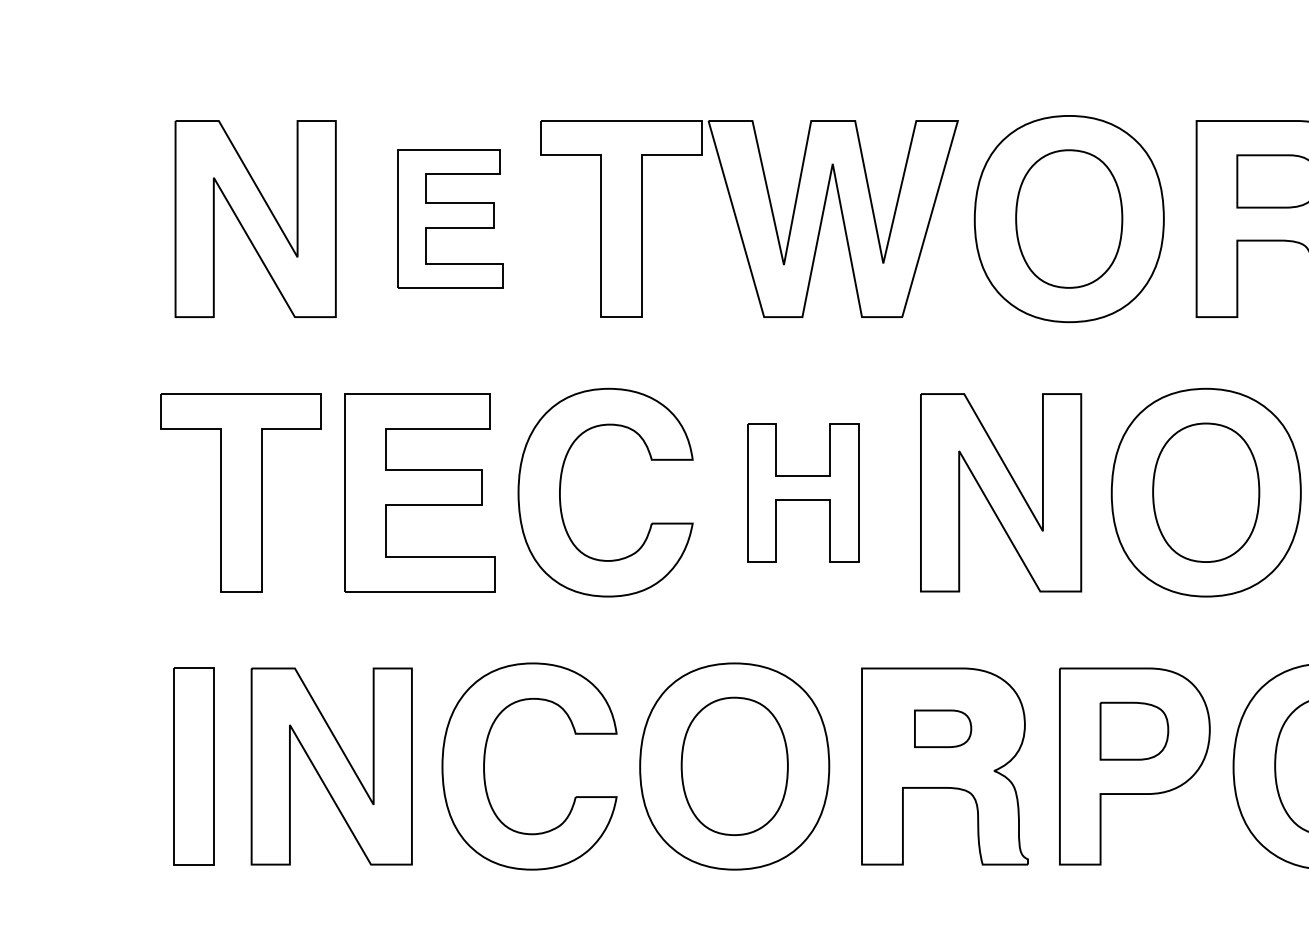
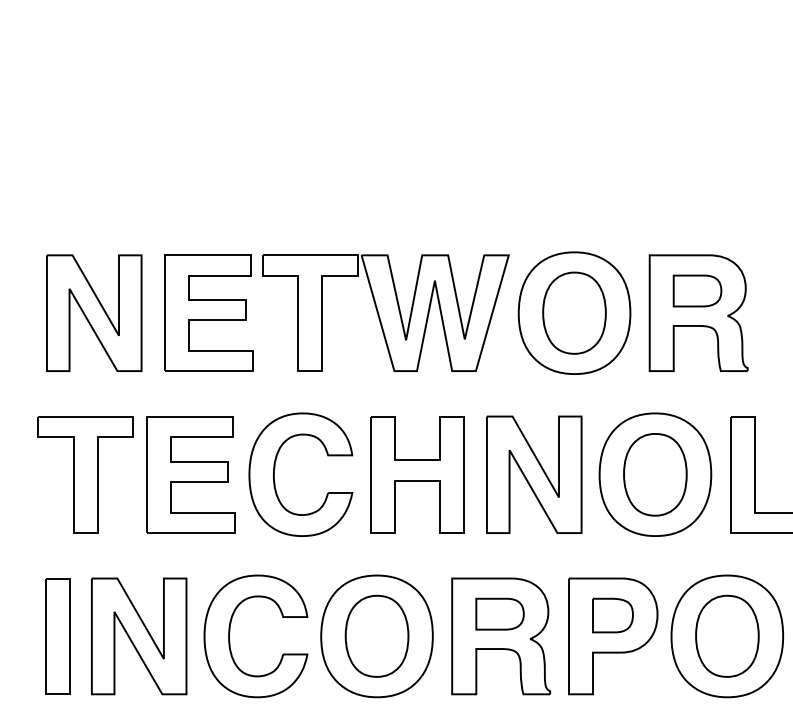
part: (449, 217) -> (208, 312), size x1.43
part: (803, 492) -> (417, 474), size x1.43
part: (942, 727) -> (499, 613), size x1.43

